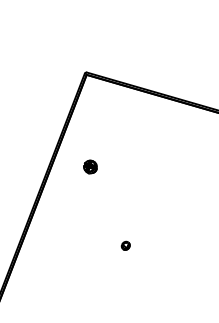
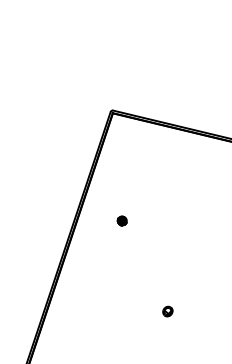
part: (90, 166) -> (122, 220), size x0.6

